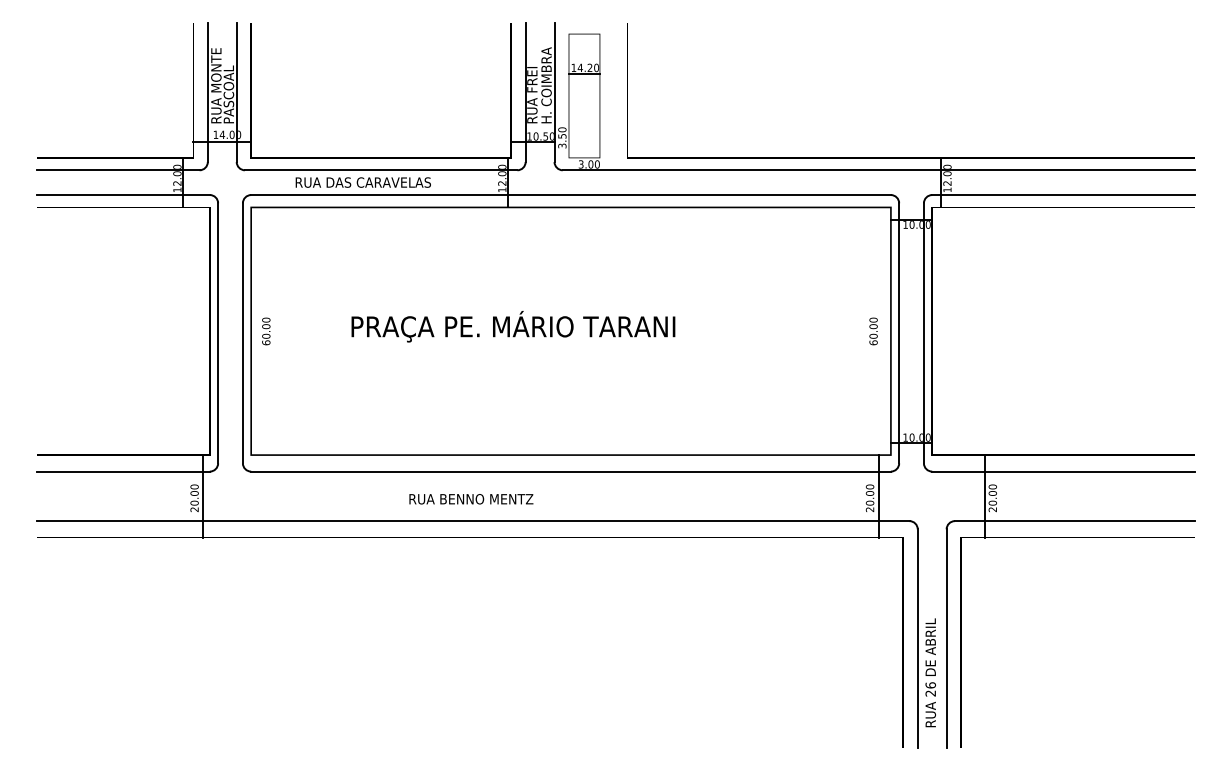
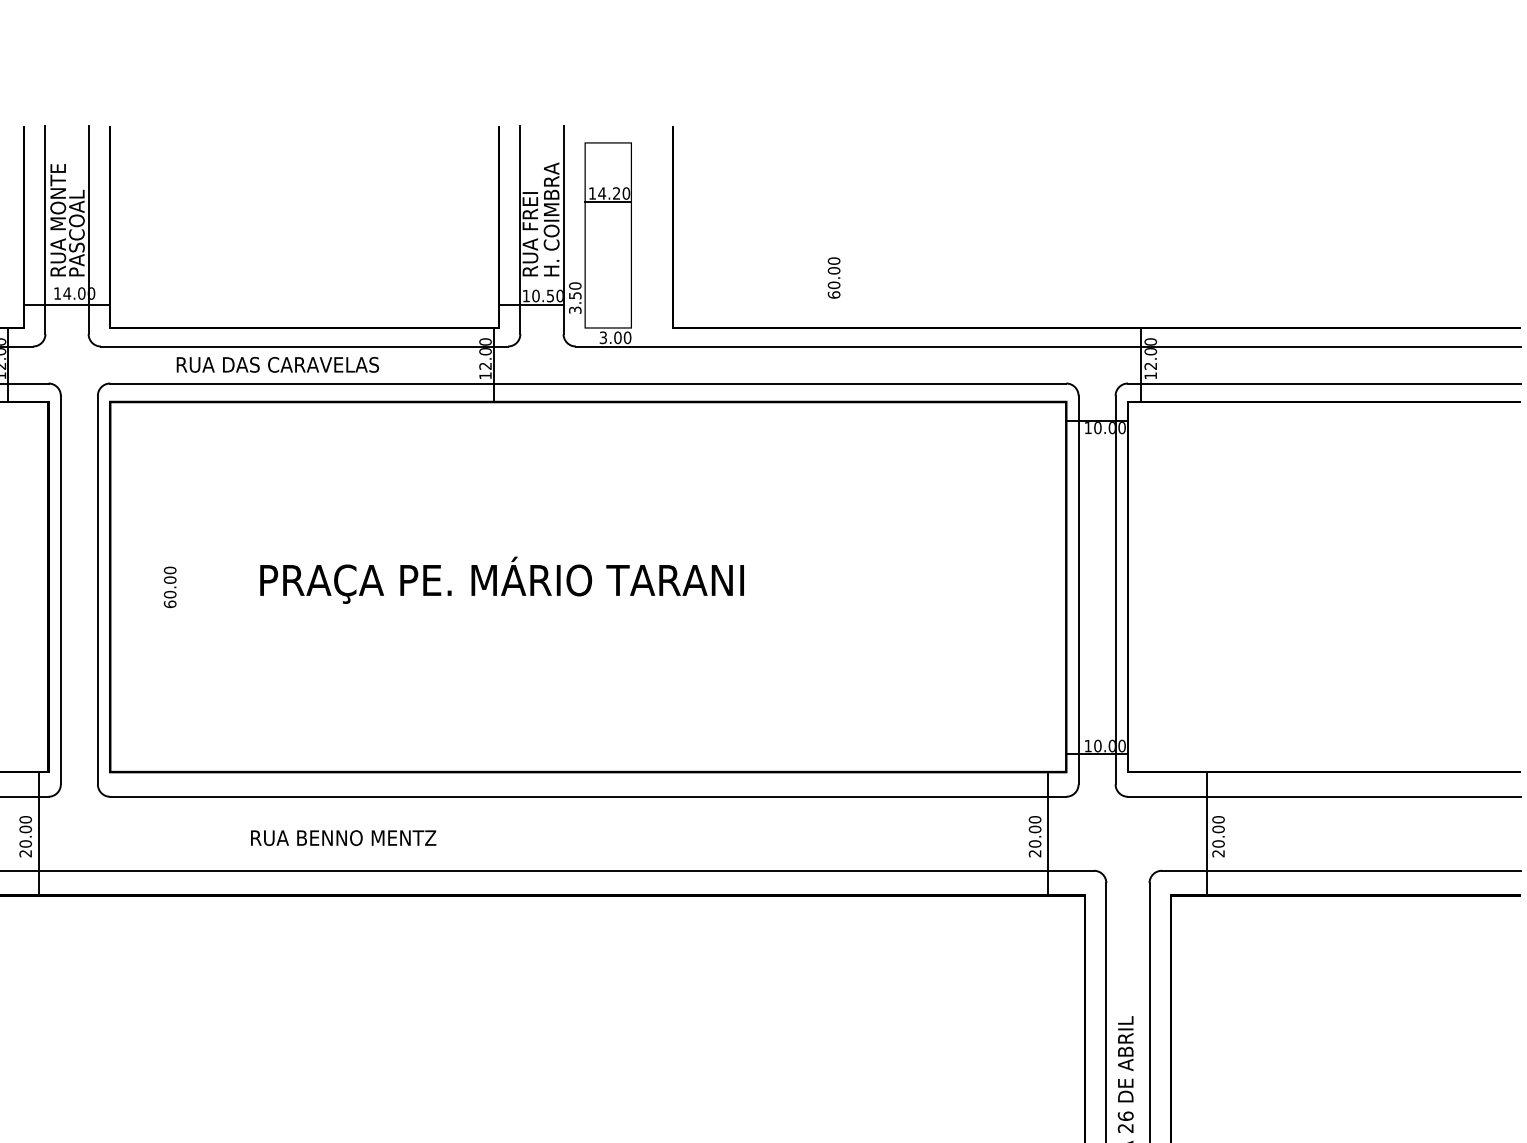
text: (266, 331) -> (170, 587), moved
text: (873, 331) -> (833, 278), moved
text: (471, 499) -> (343, 838), moved

